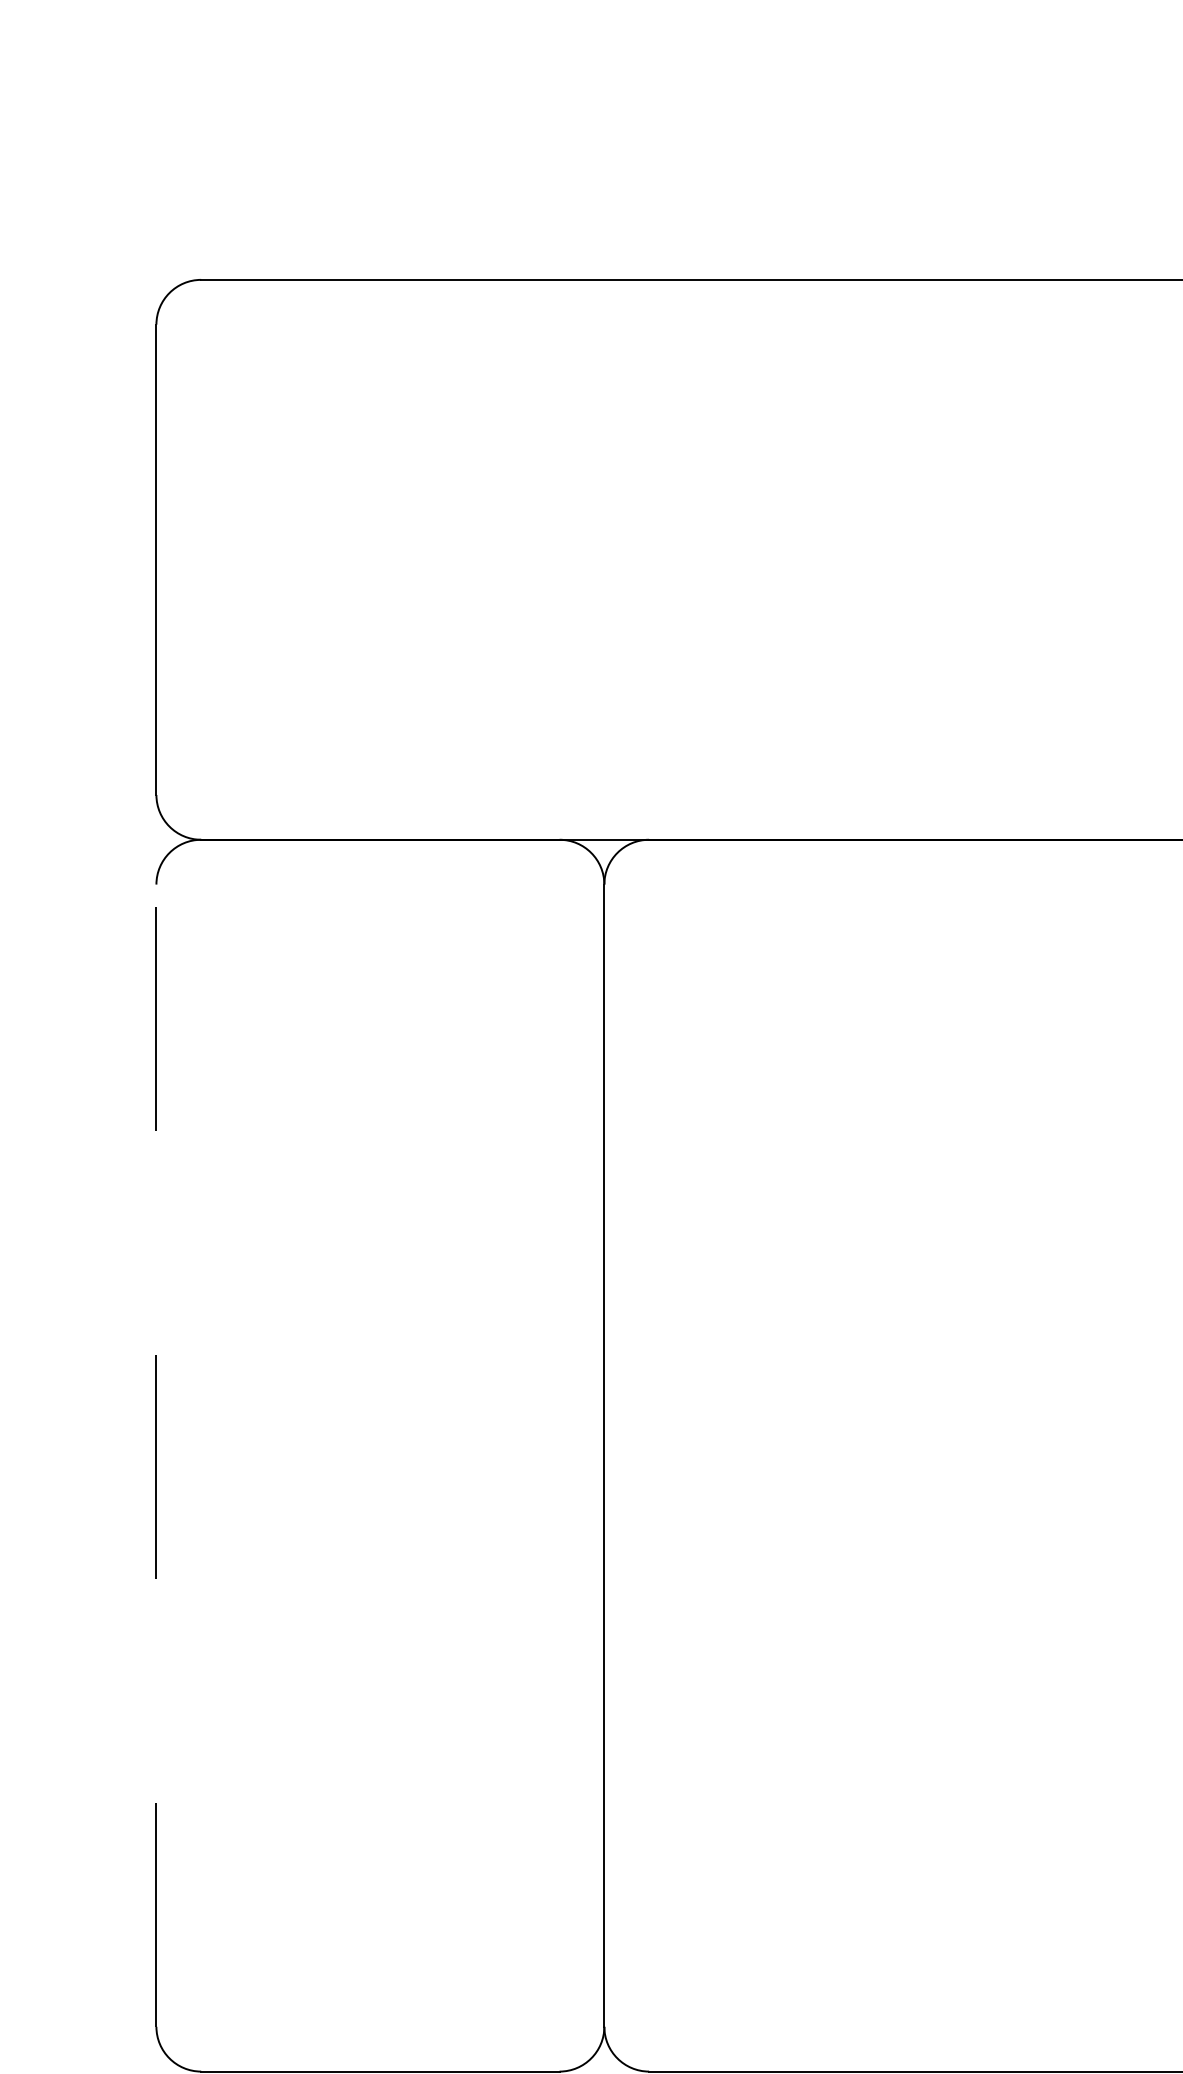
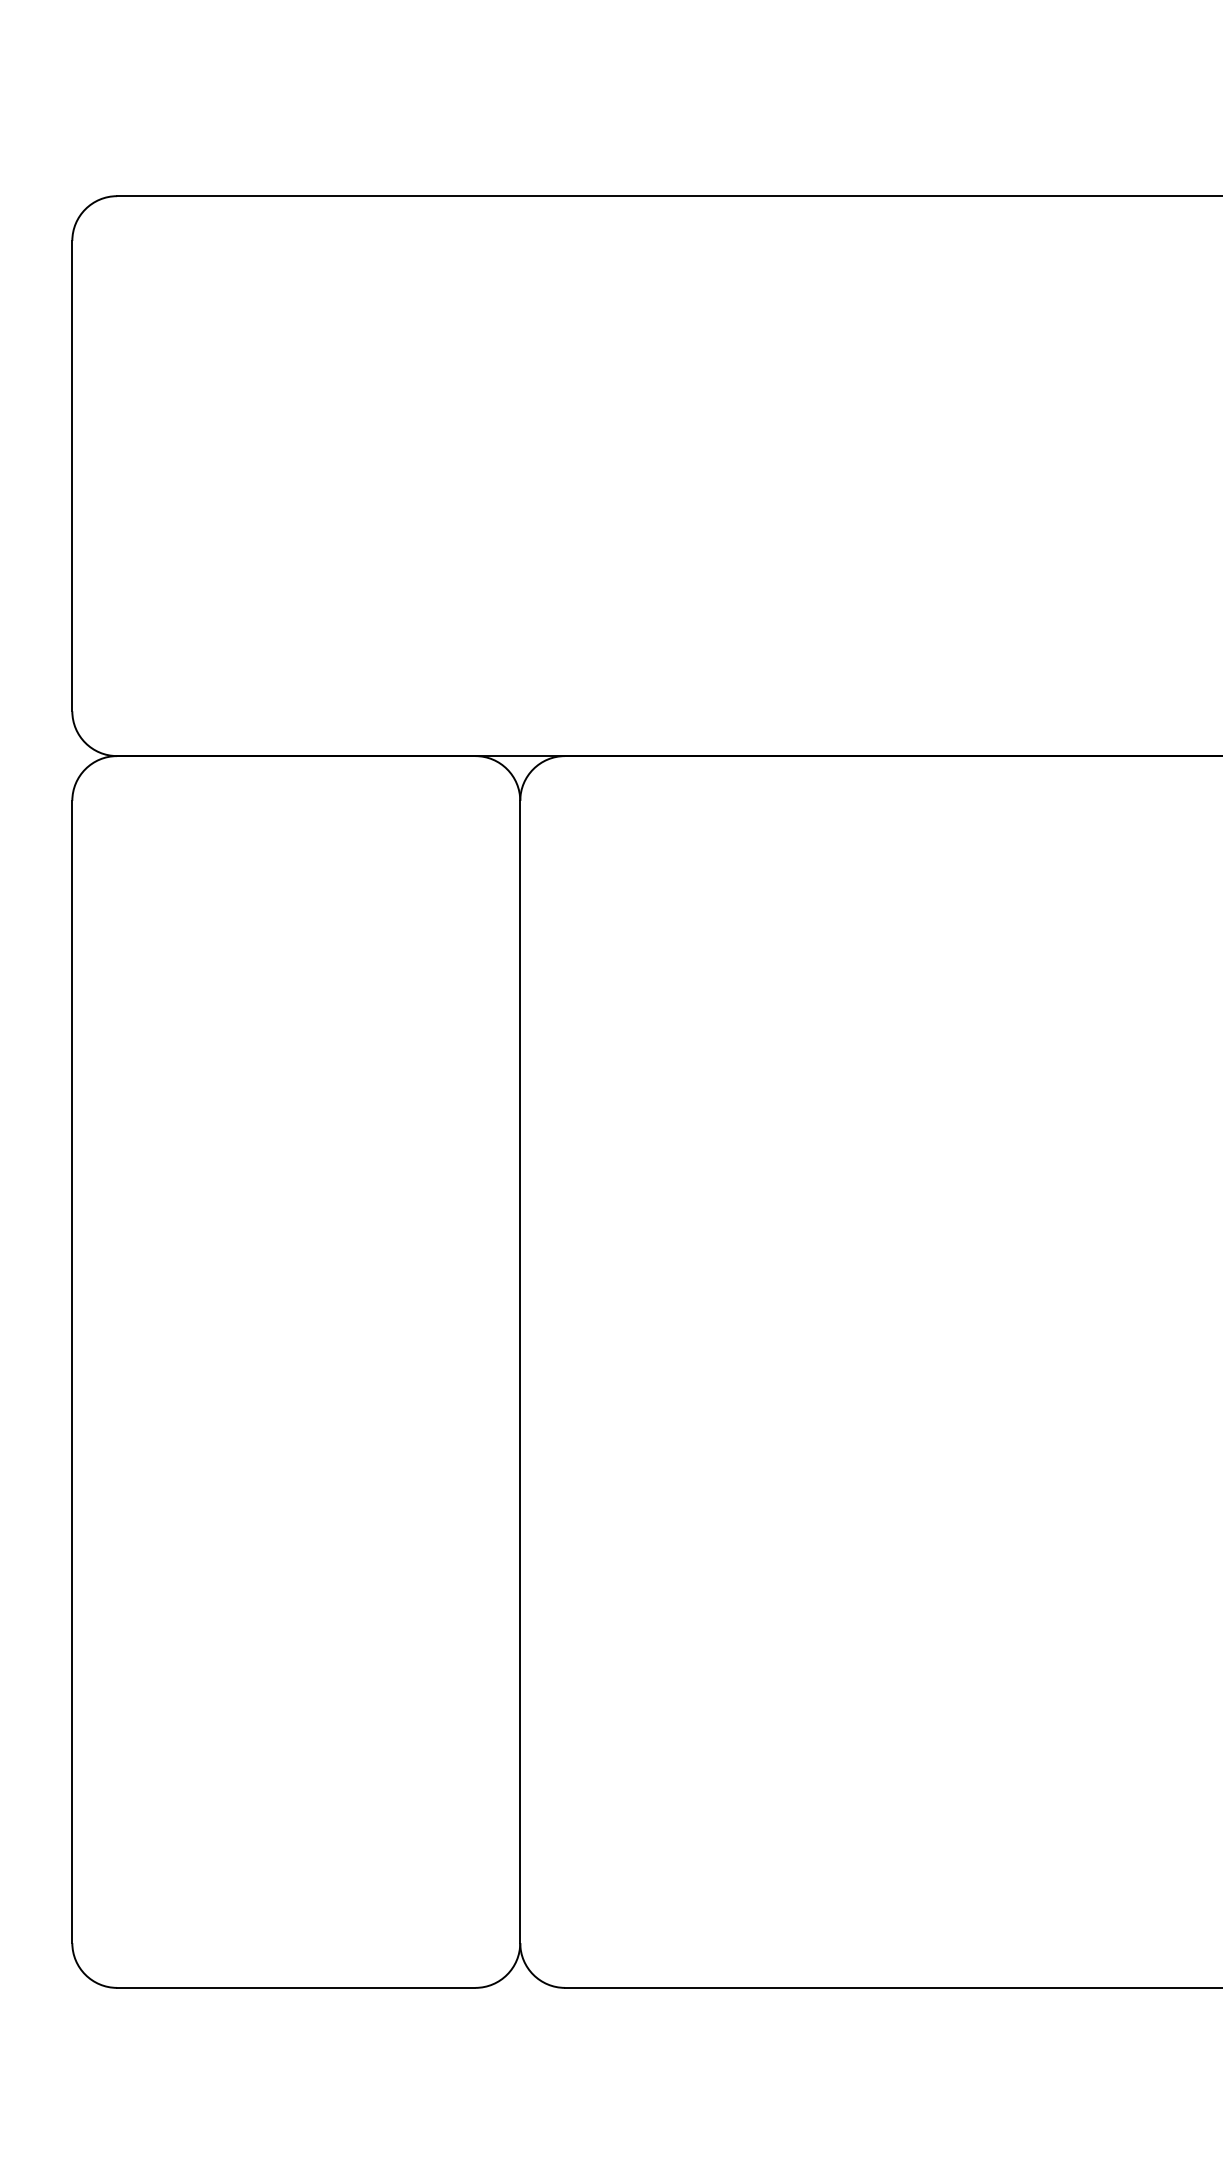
line: (156, 1455) -> (72, 1371), dashed -> solid

